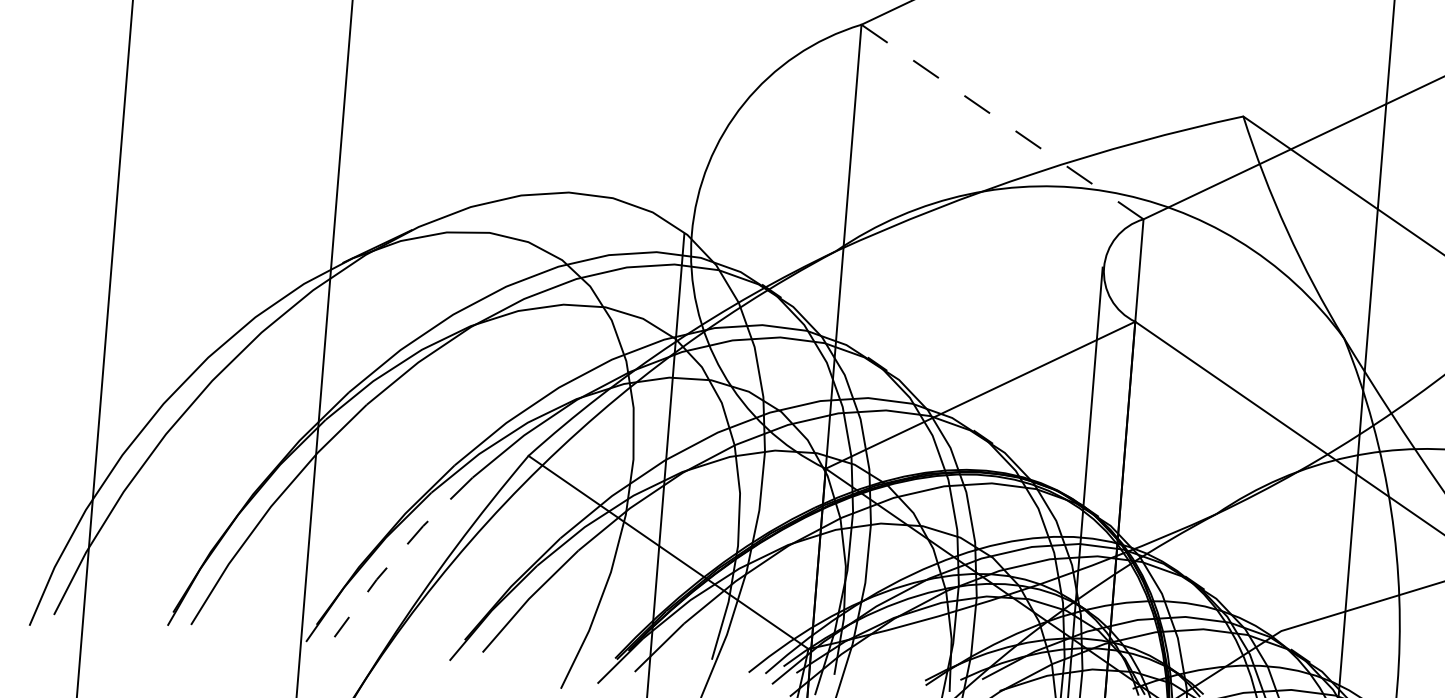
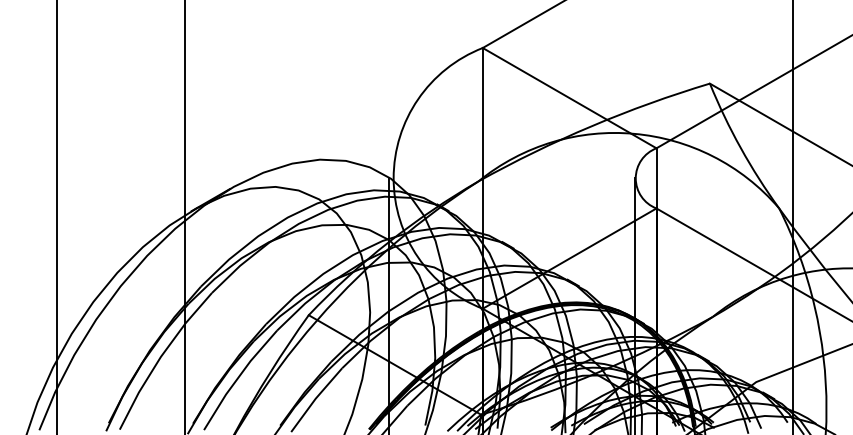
line: (1002, 120) -> (569, 97), dashed -> solid
line: (398, 553) -> (237, 378), dashed -> solid

